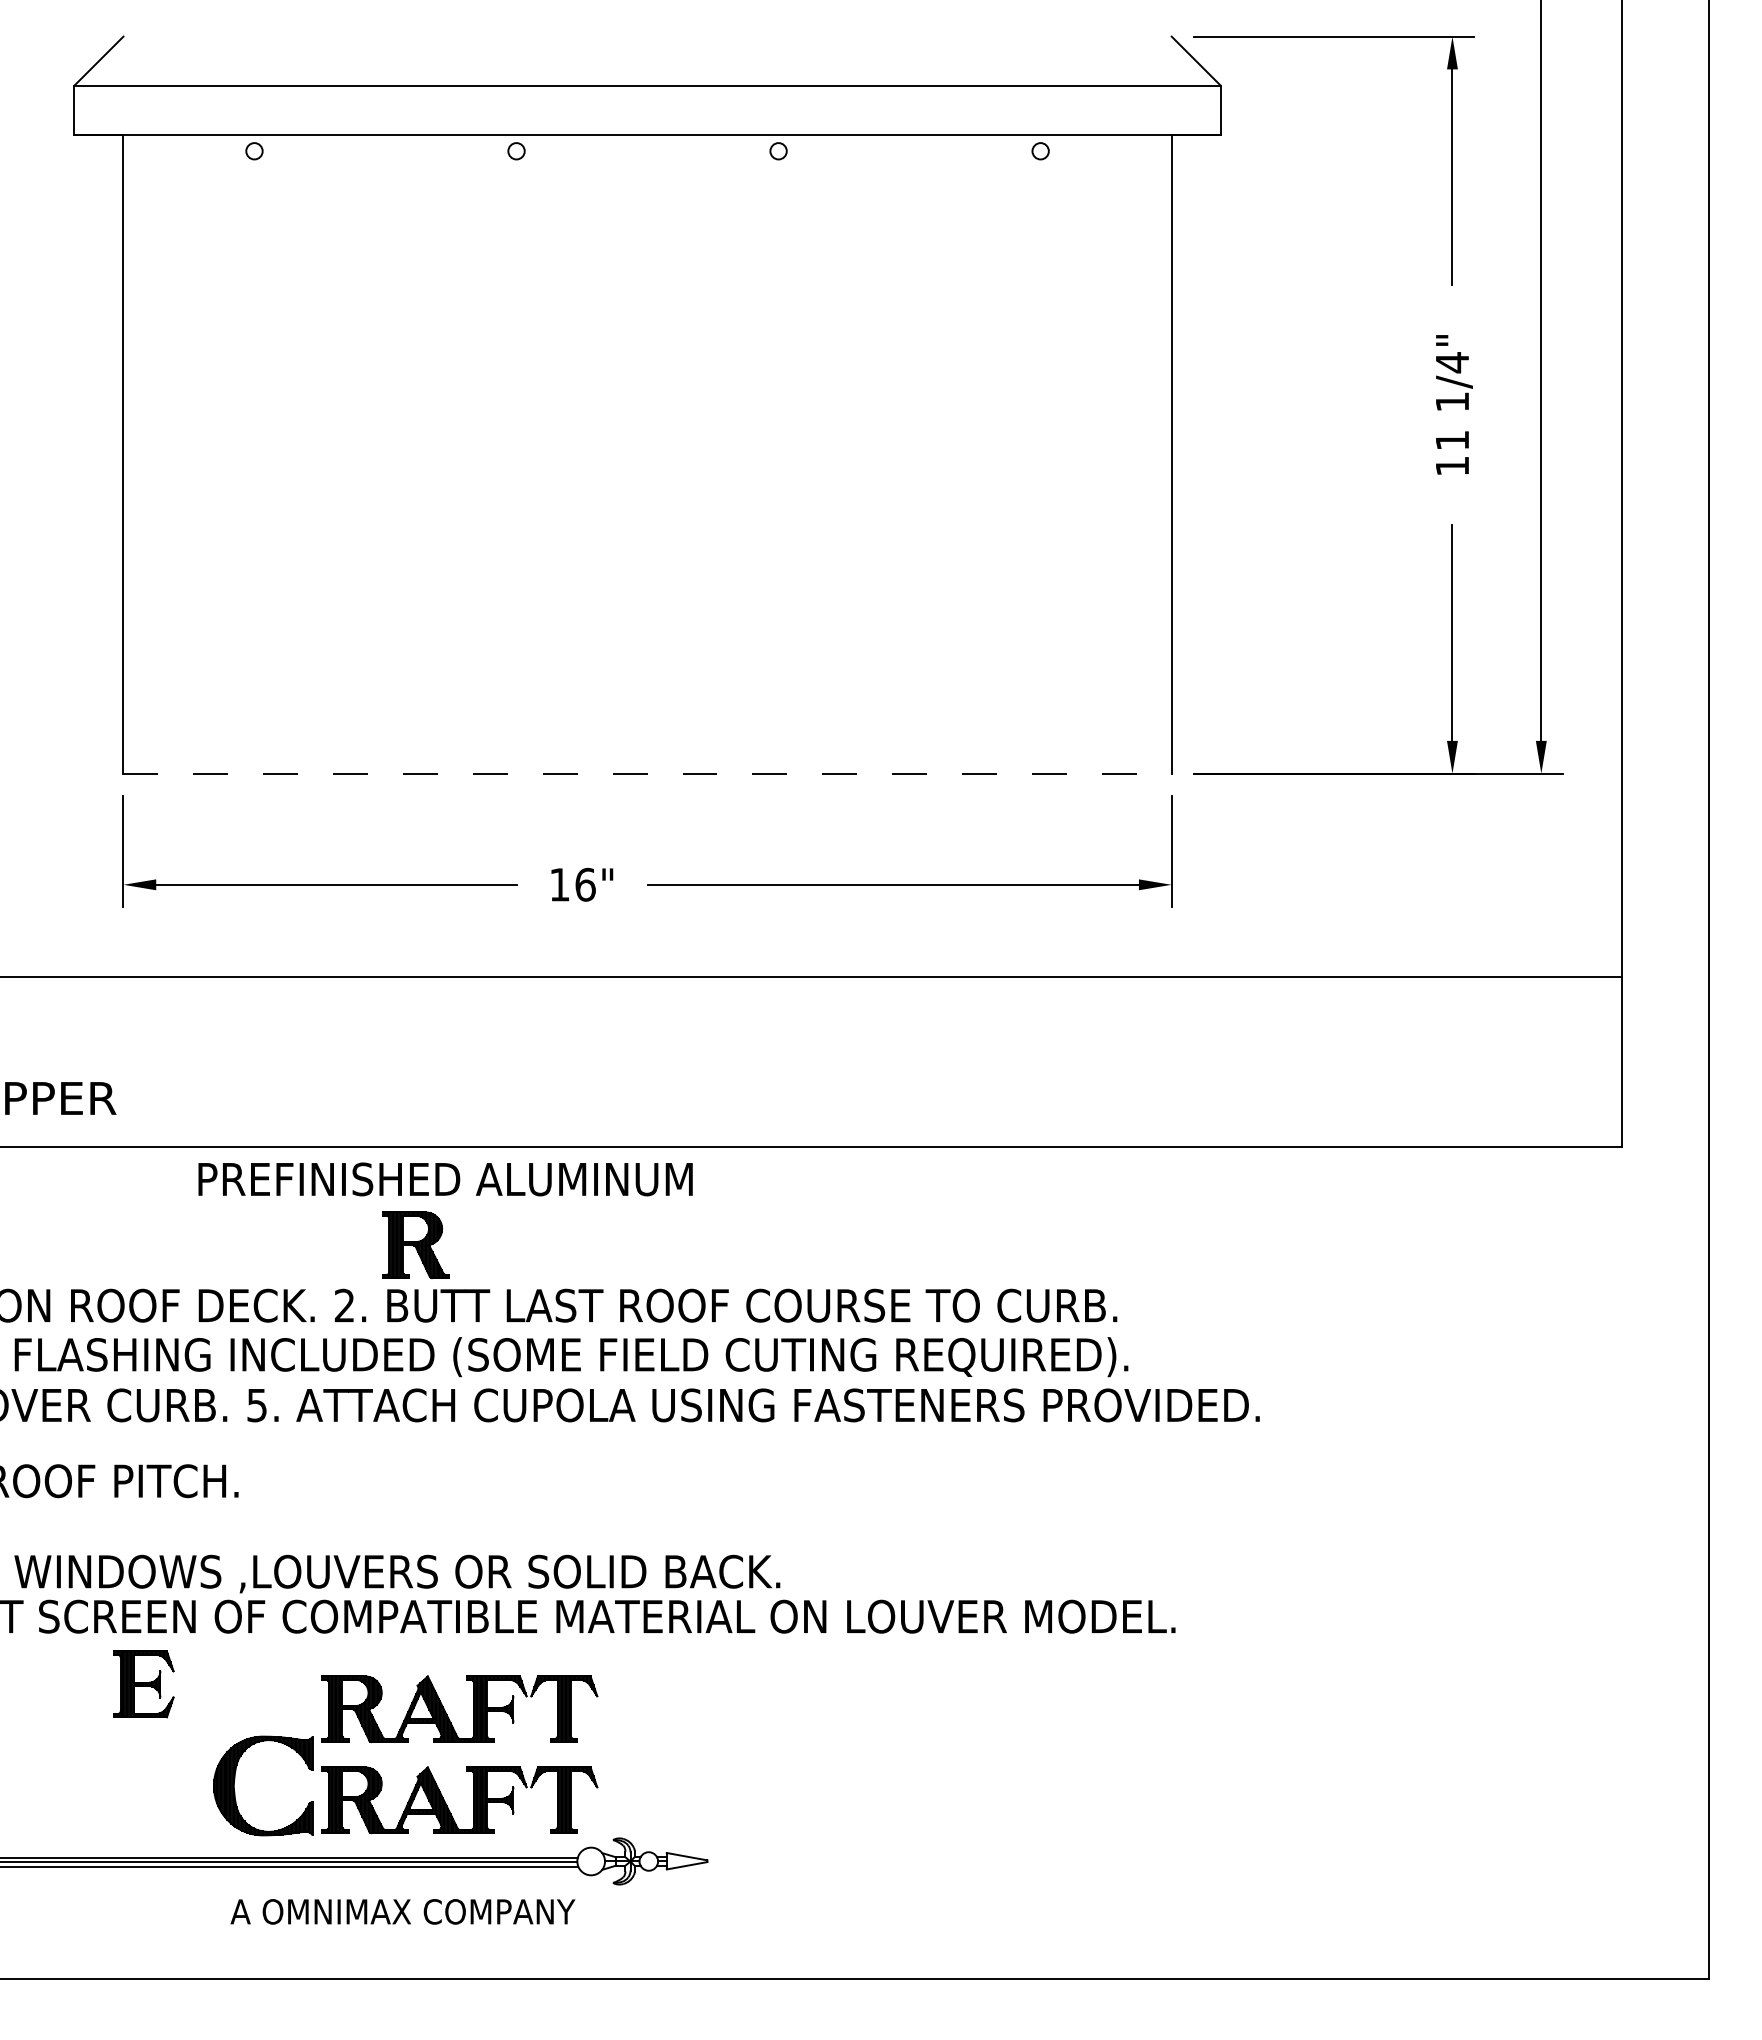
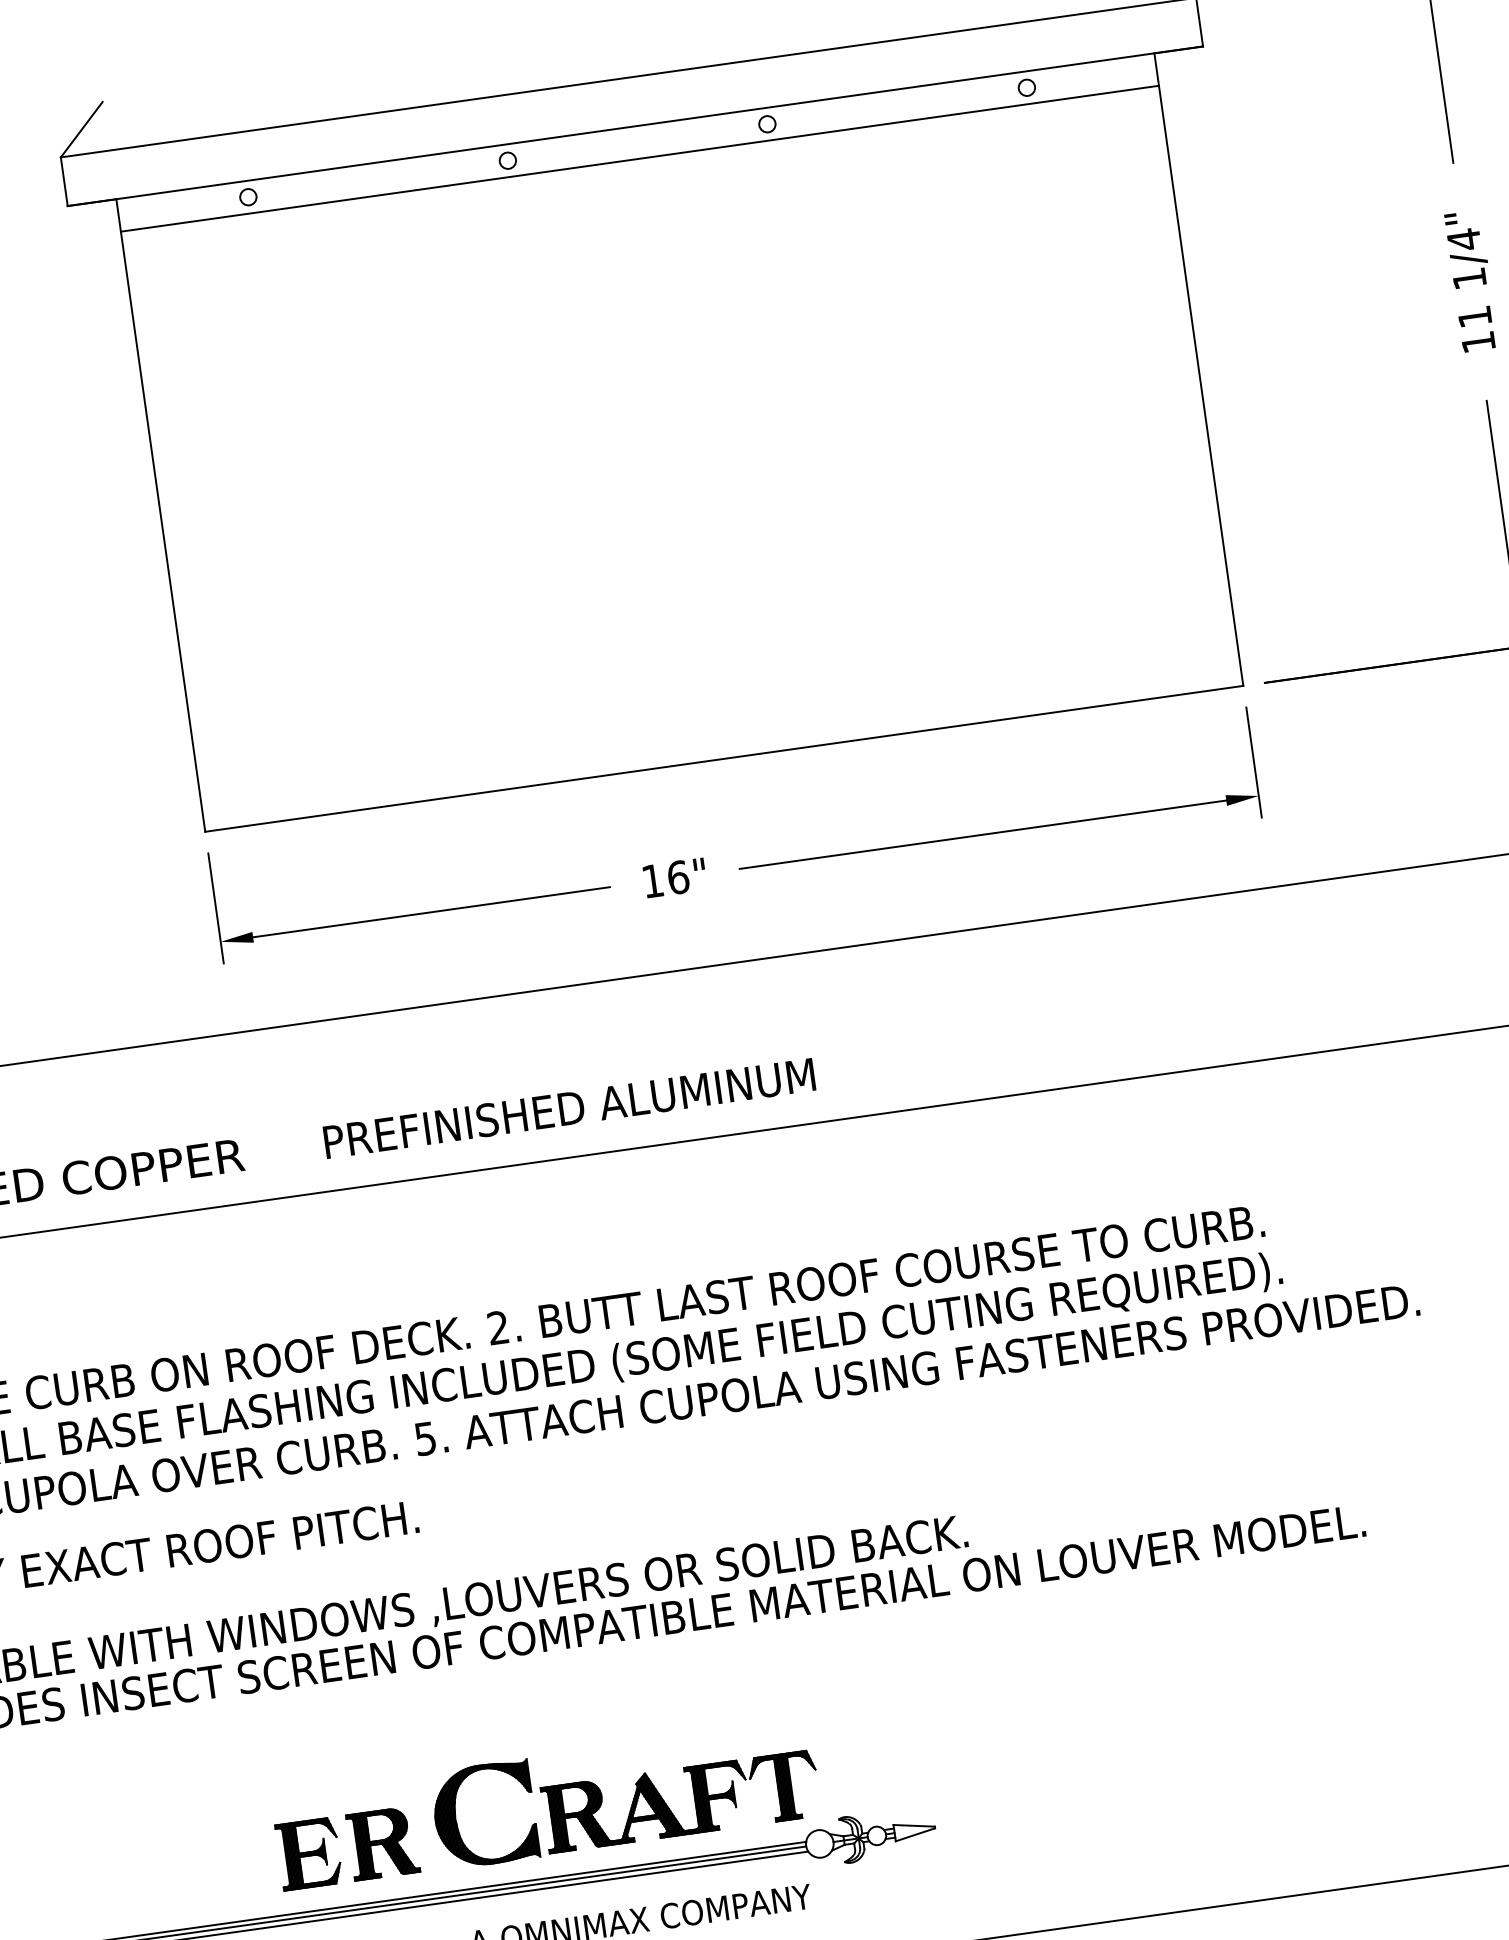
line: (647, 167) -> (639, 158), added
line: (648, 773) -> (725, 758), dashed -> solid
text: (445, 1179) -> (569, 1108), moved
part: (415, 1245) -> (382, 1843), moved
part: (143, 1684) -> (308, 1854), moved
part: (447, 1714) -> (657, 1718), removed

